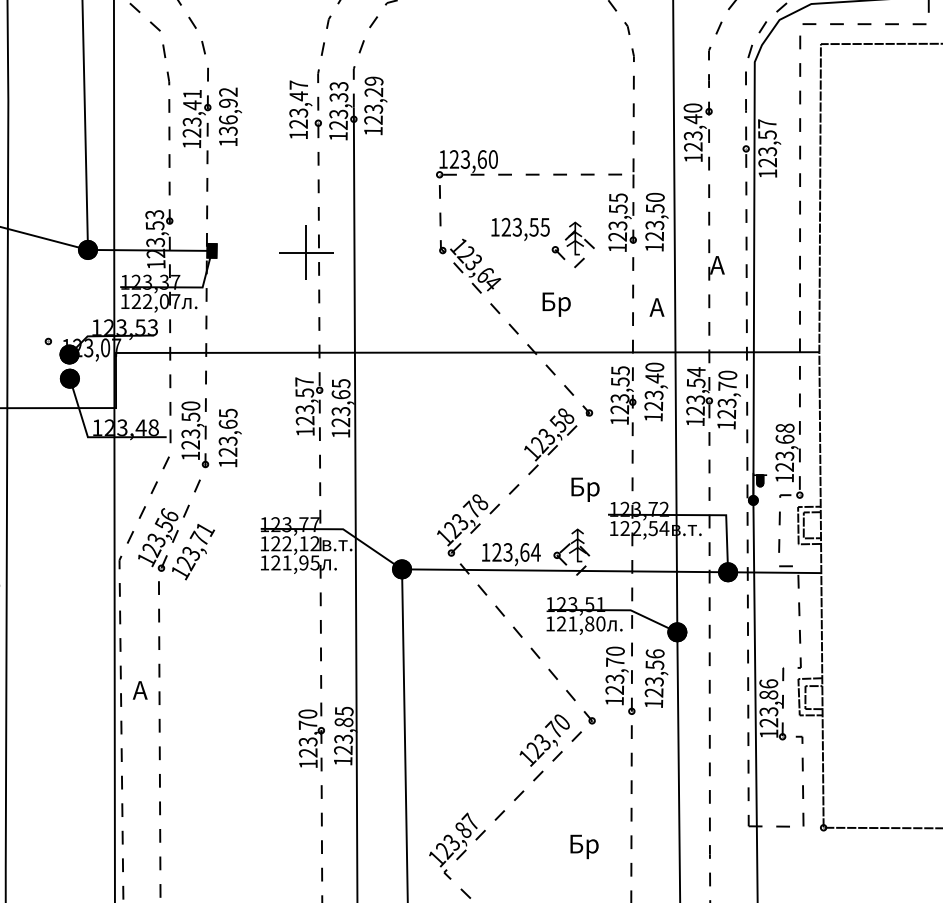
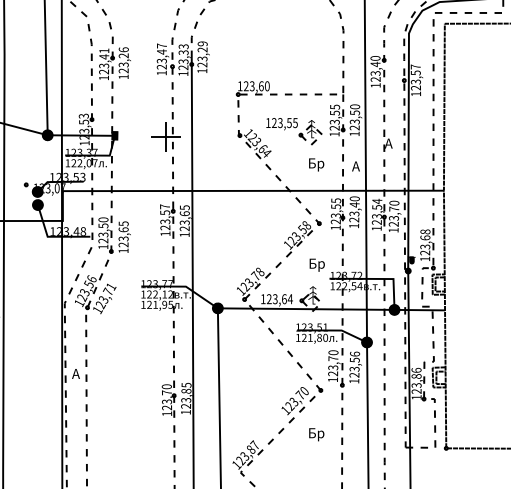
text: (227, 111) -> (123, 60), 136,92 -> 123,26
text: (556, 303) -> (316, 164), moved
text: (584, 846) -> (316, 434), moved

